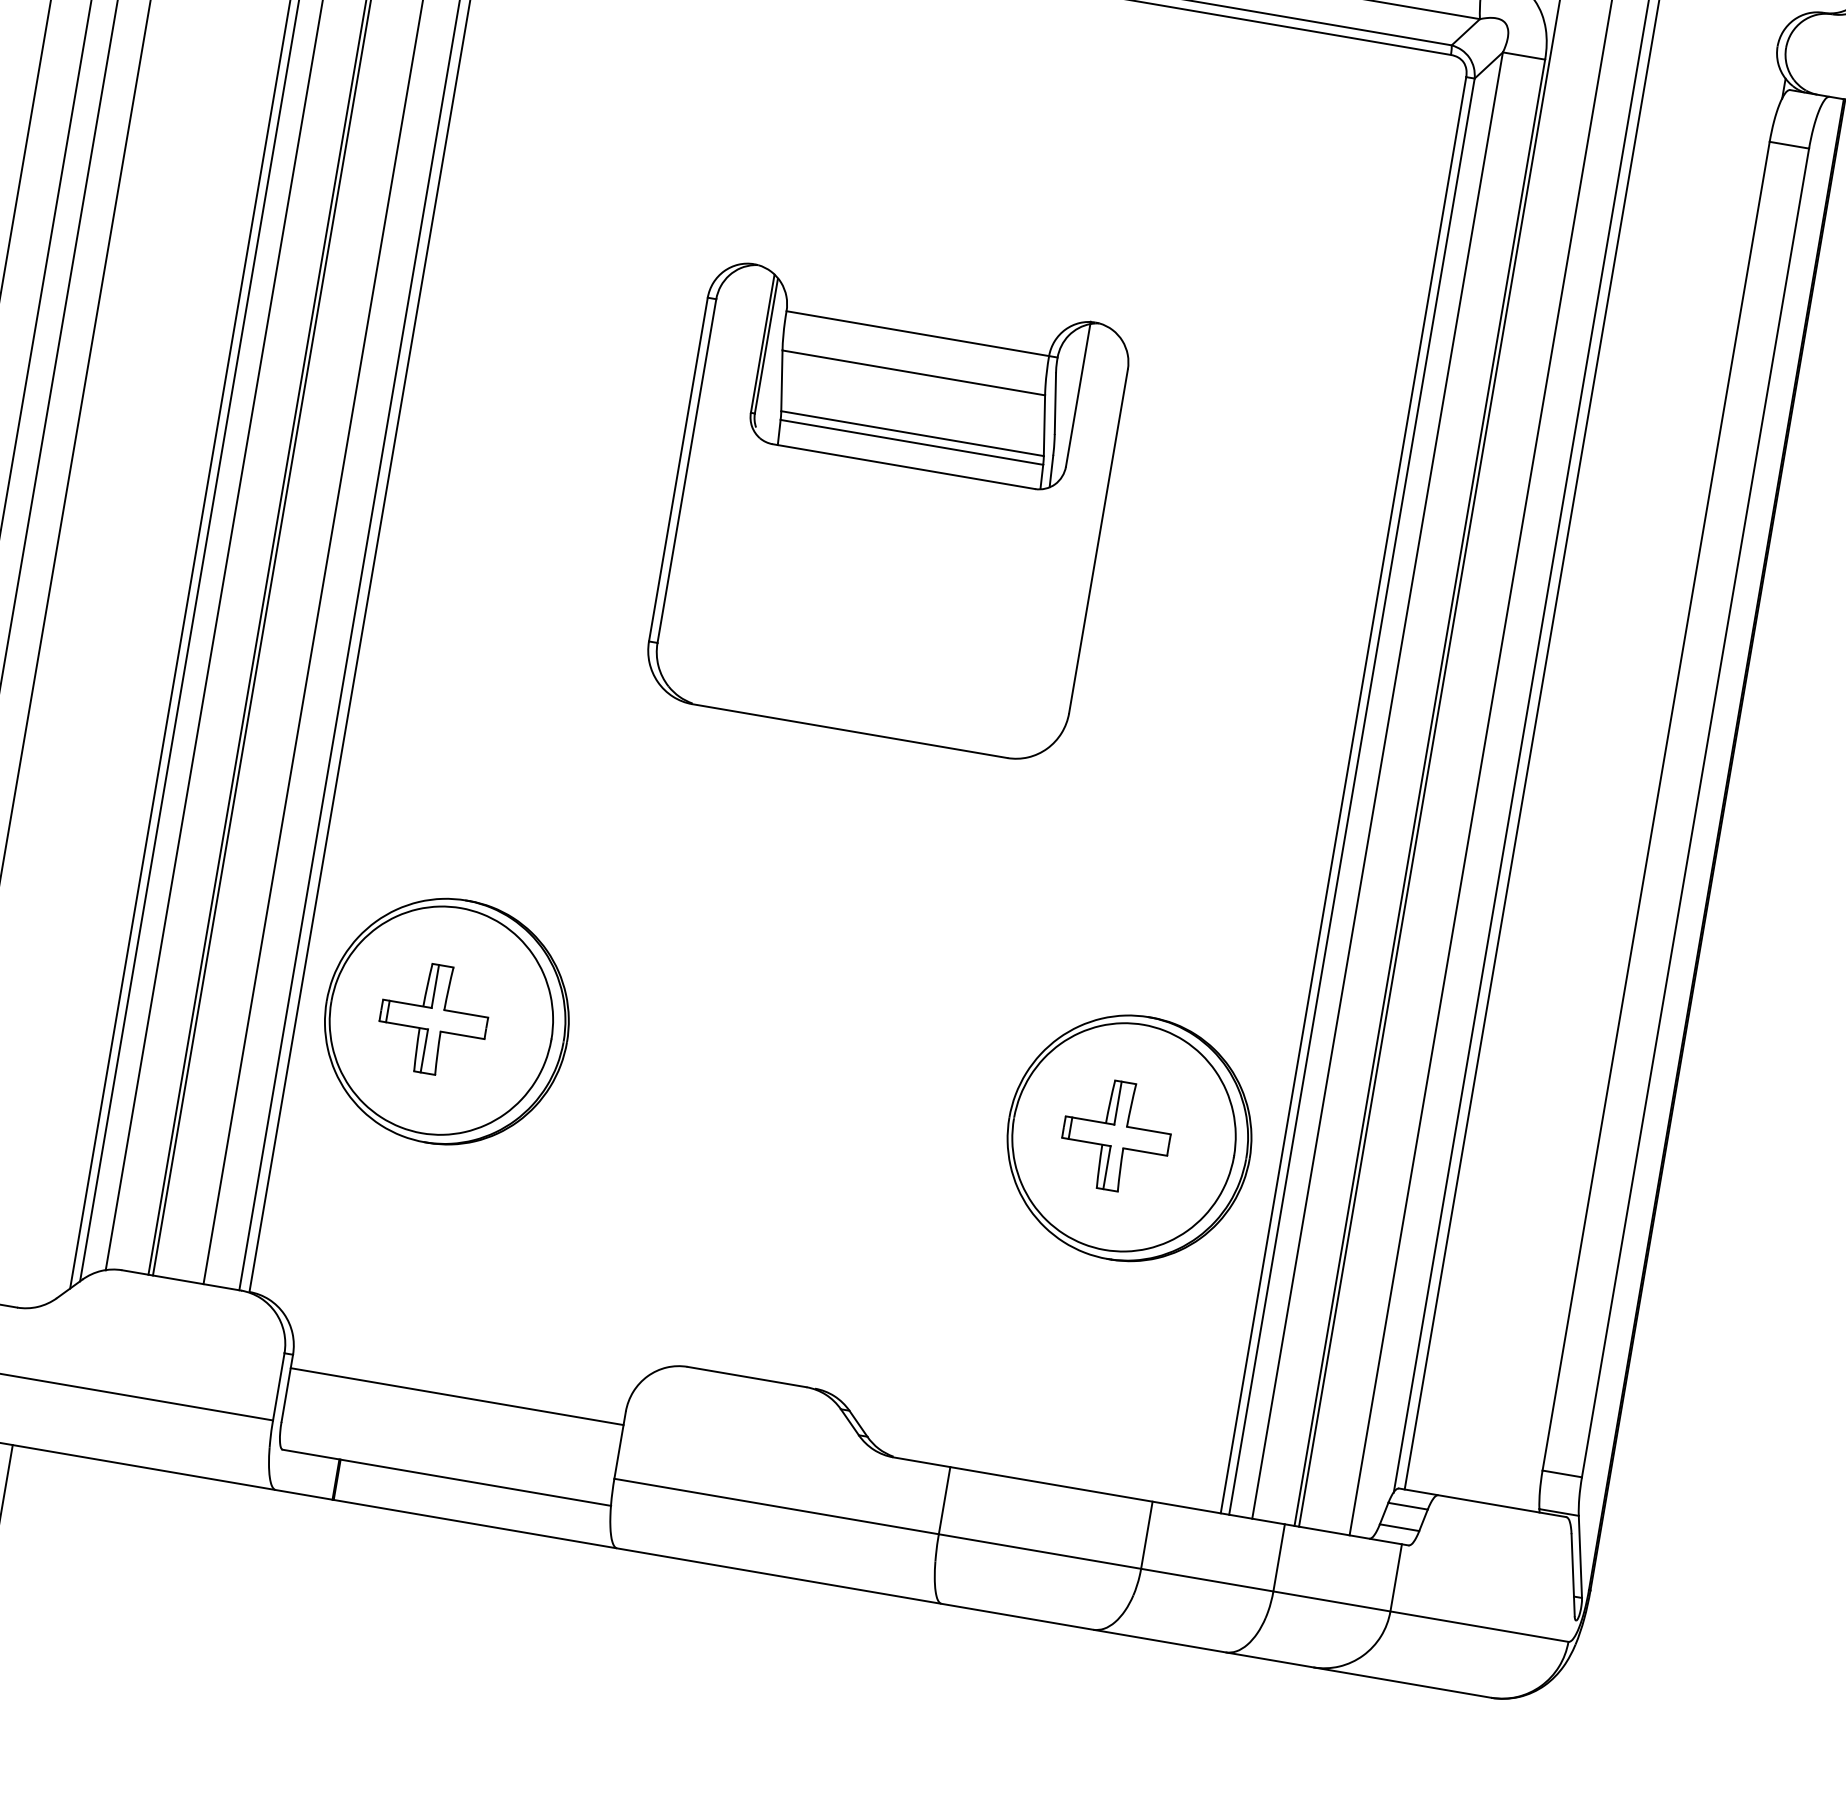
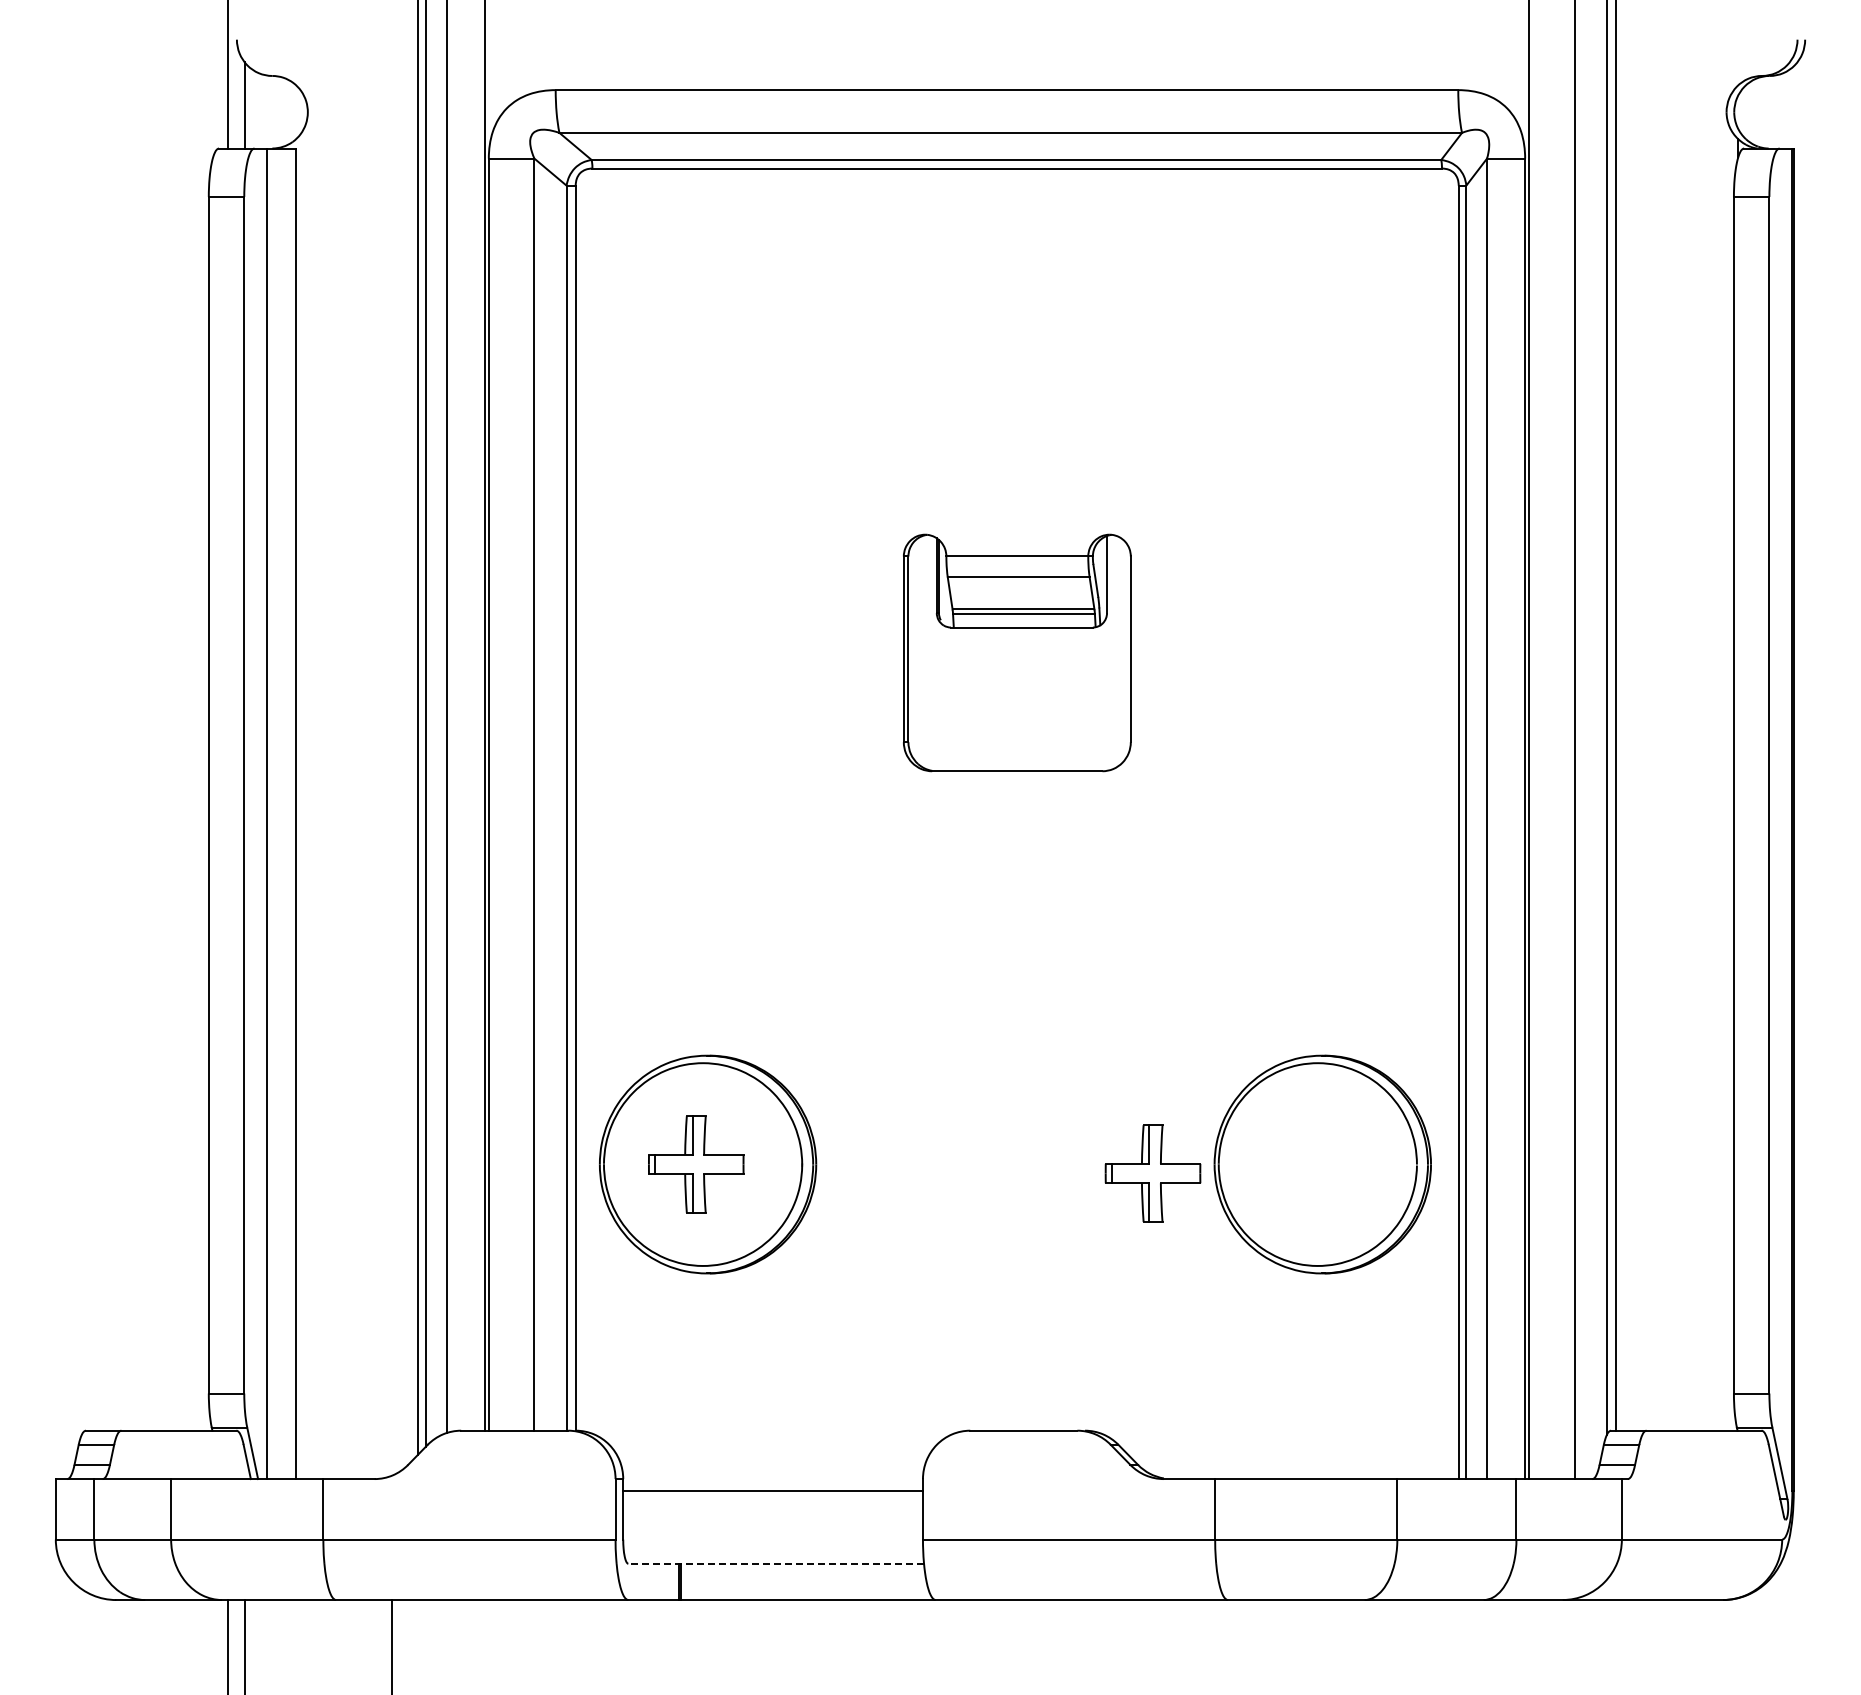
part: (887, 511) -> (1017, 652), size x0.6
part: (1115, 1135) -> (1152, 1173), moved
line: (447, 1477) -> (776, 1563), solid -> dashed

